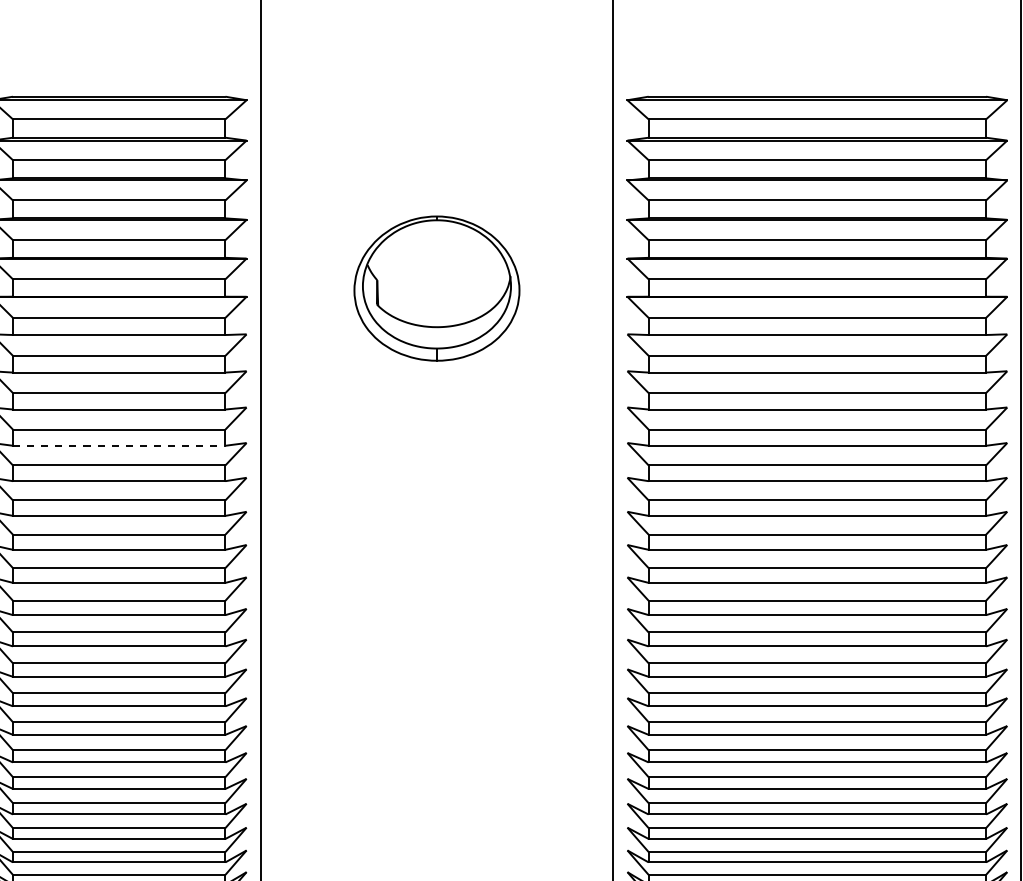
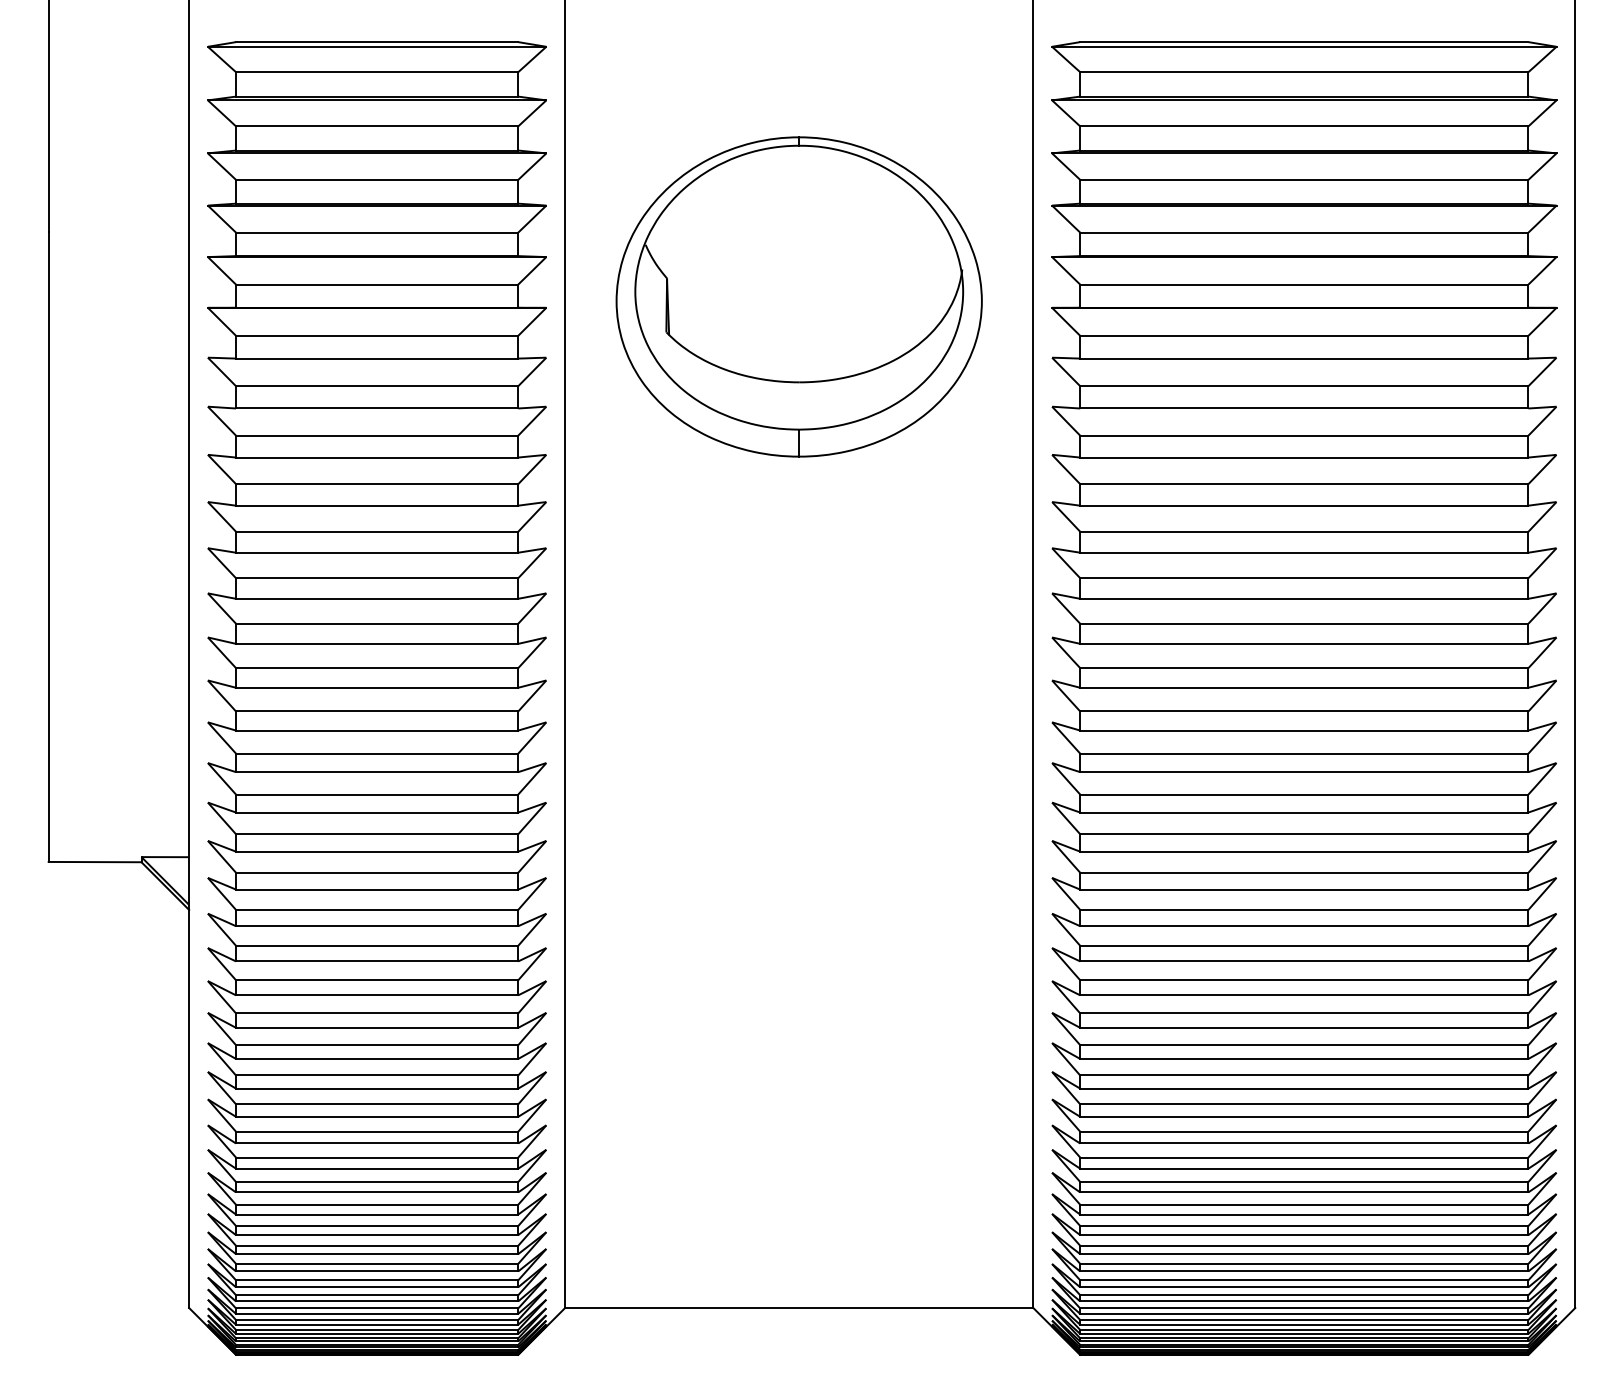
part: (436, 288) -> (798, 296), size x1.67
line: (119, 445) -> (377, 505), dashed -> solid

